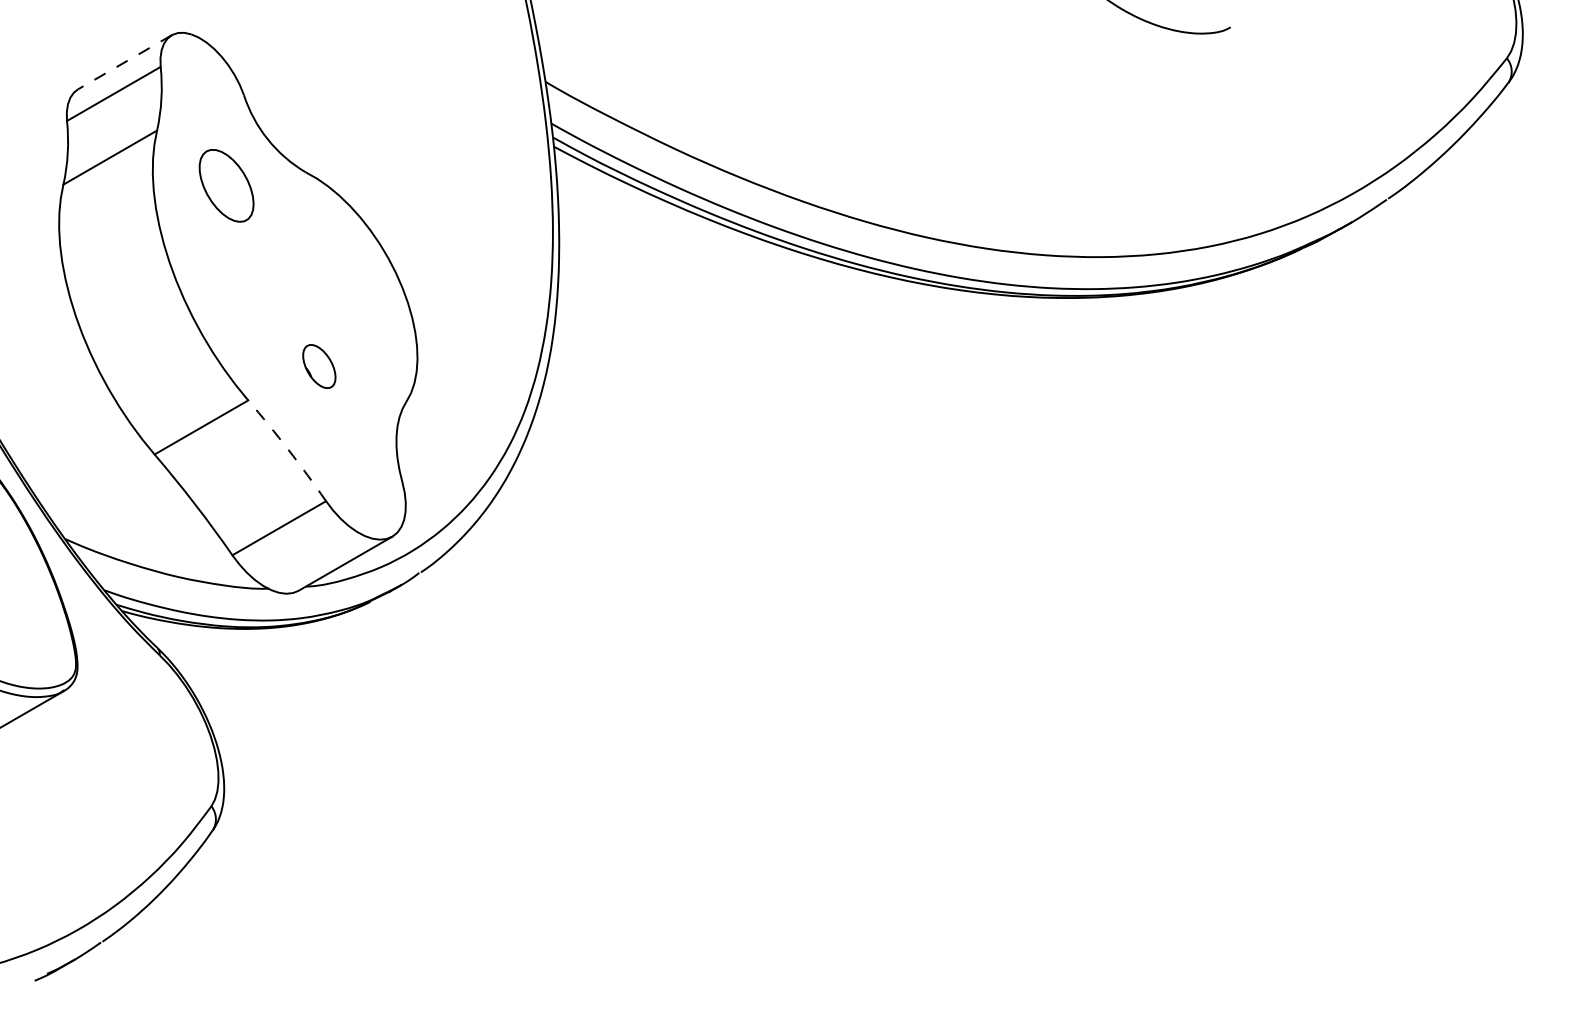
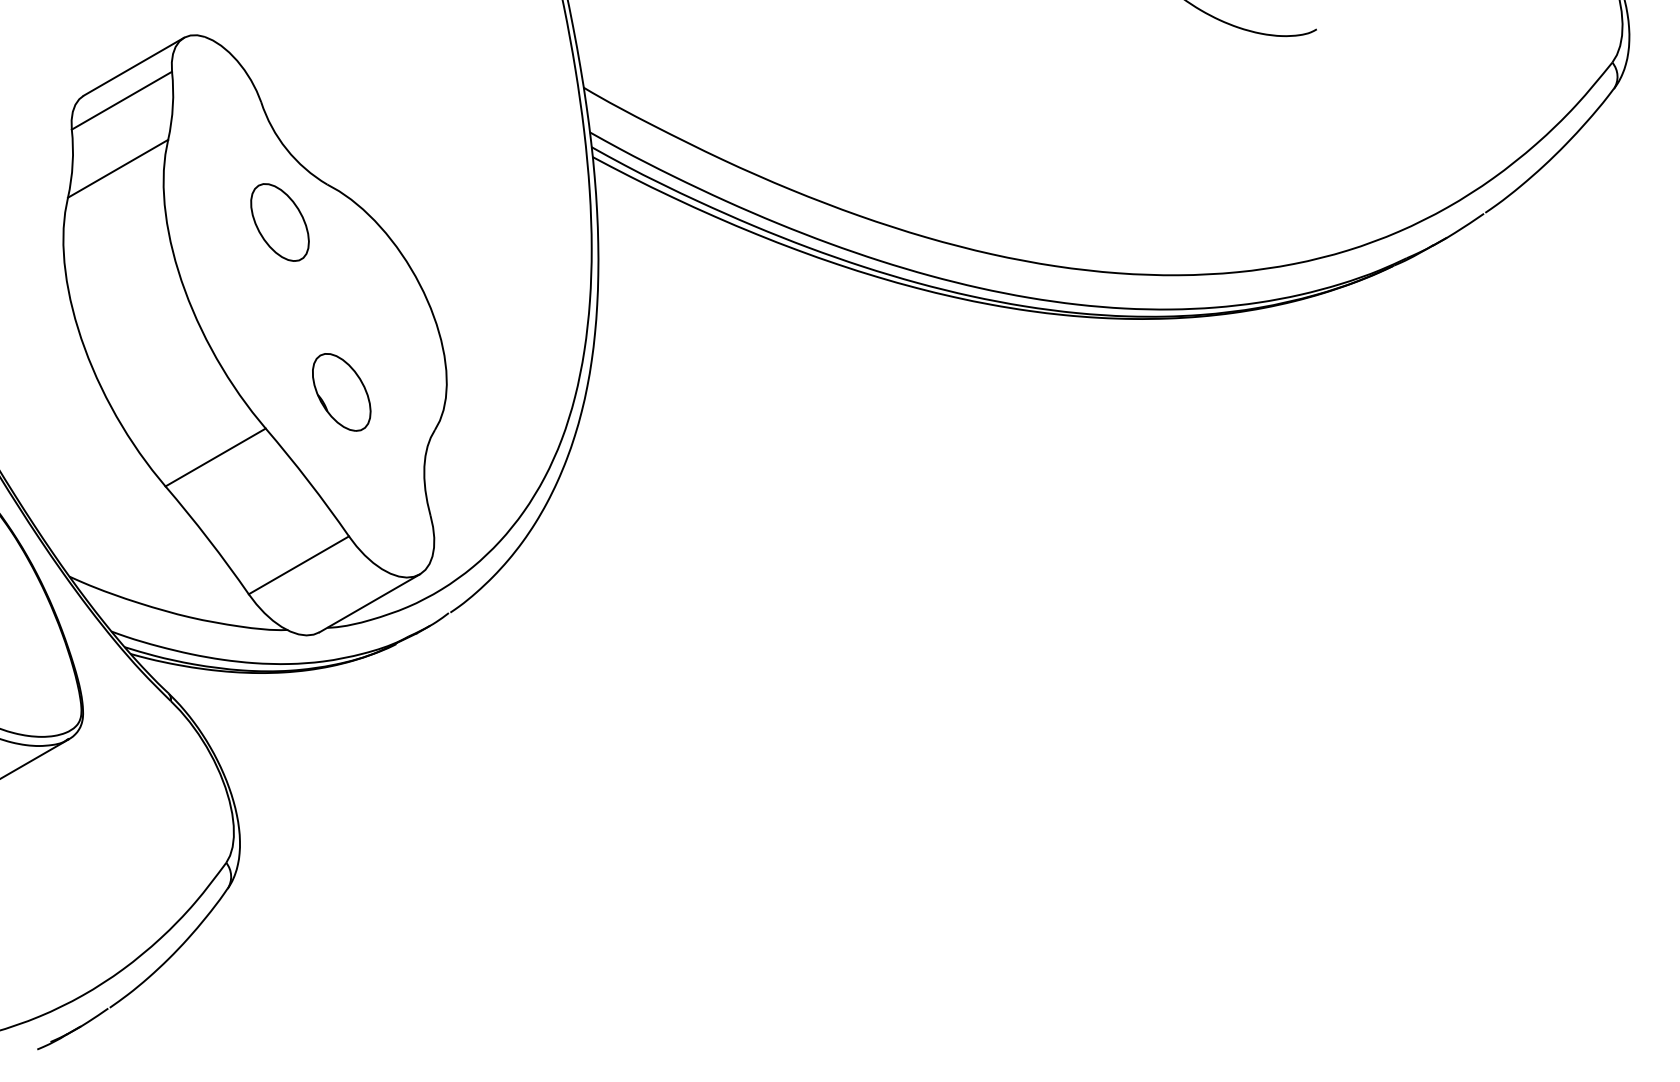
line: (124, 62) -> (133, 67), dashed -> solid
part: (226, 185) -> (279, 222), moved
part: (319, 366) -> (341, 392), size x1.67
arc: (288, 449) -> (308, 481), dashed -> solid

